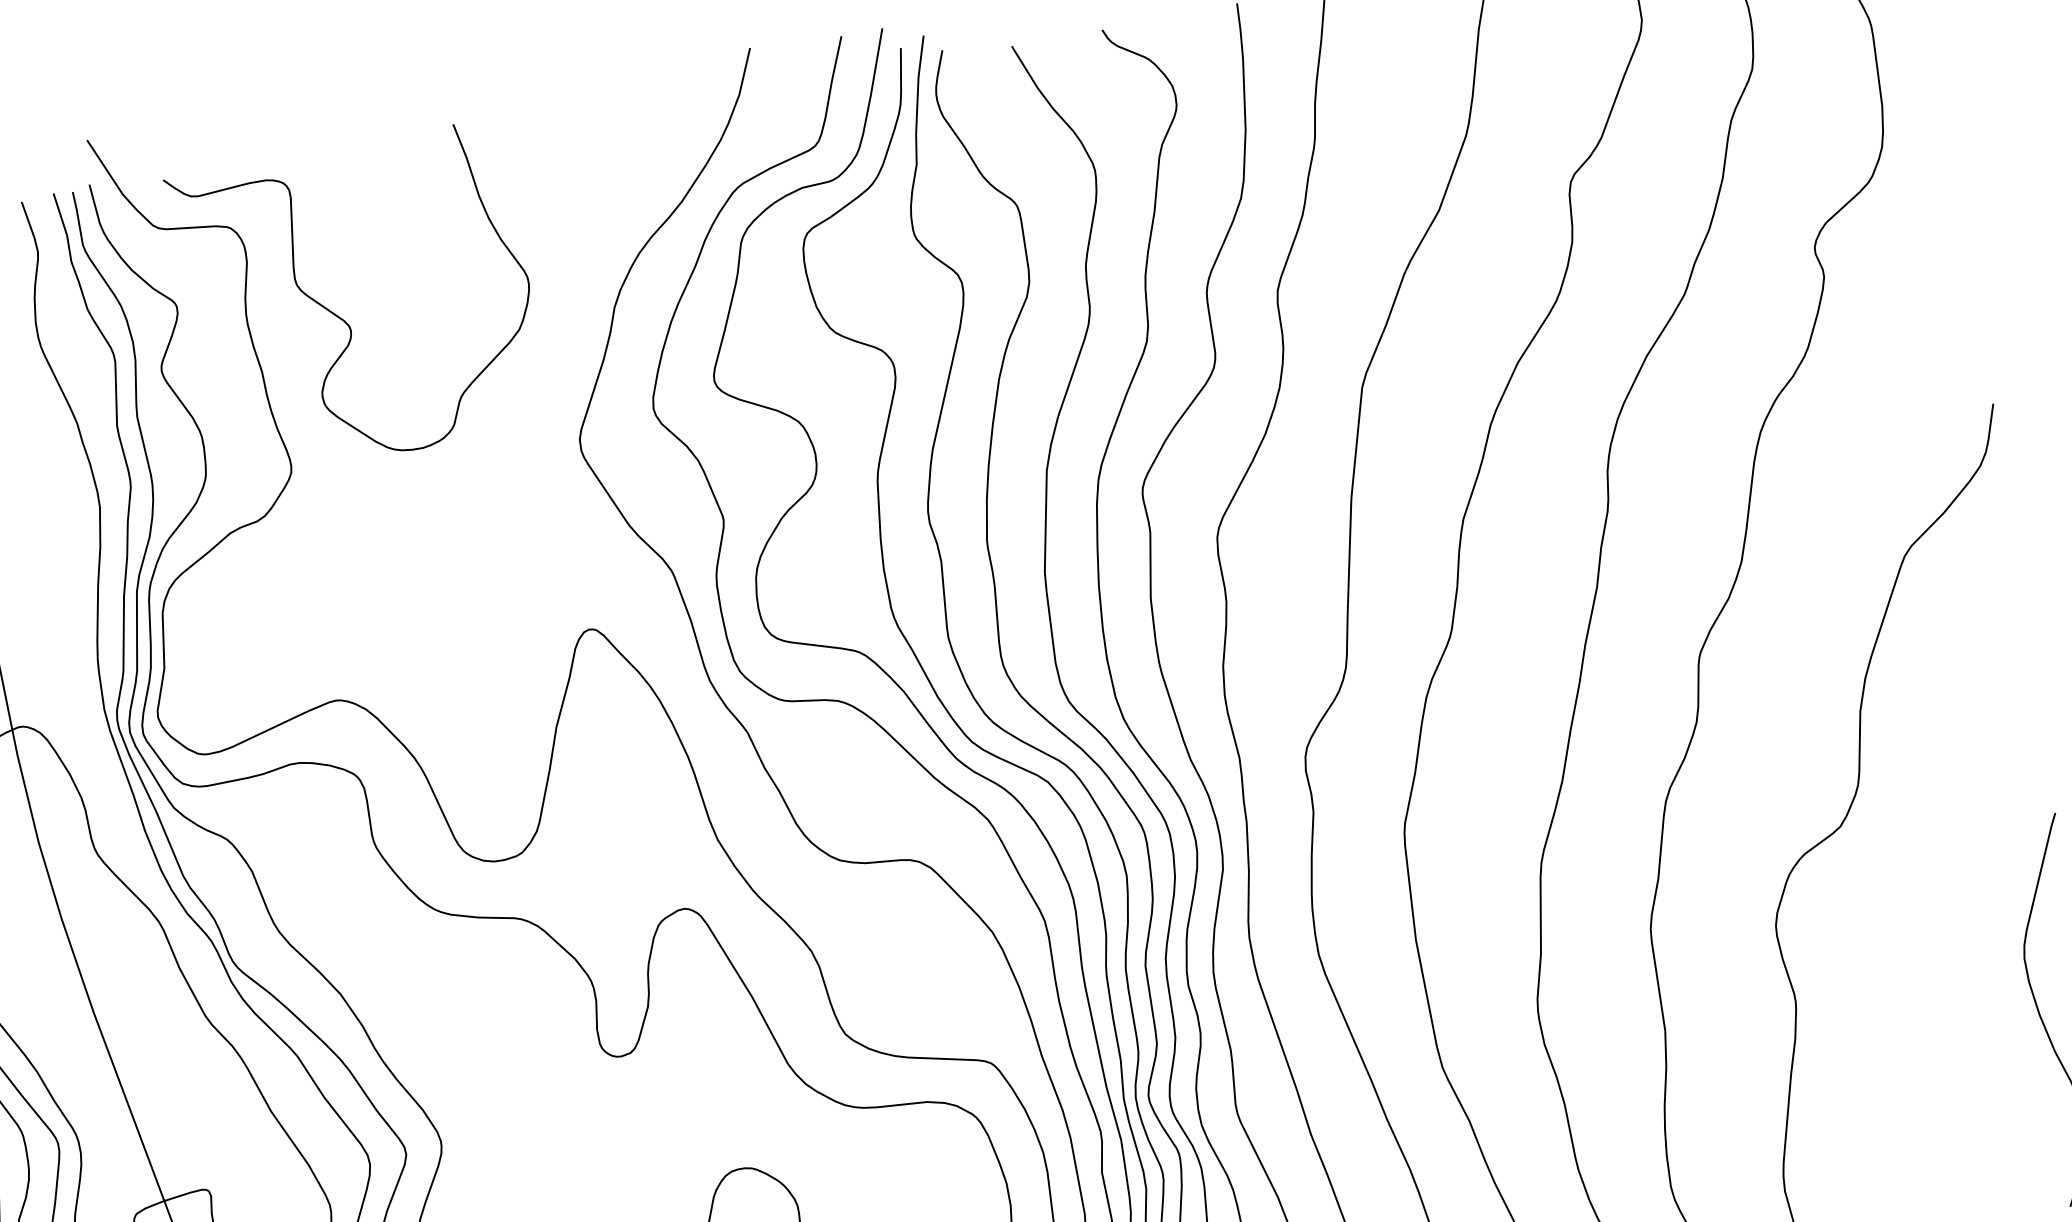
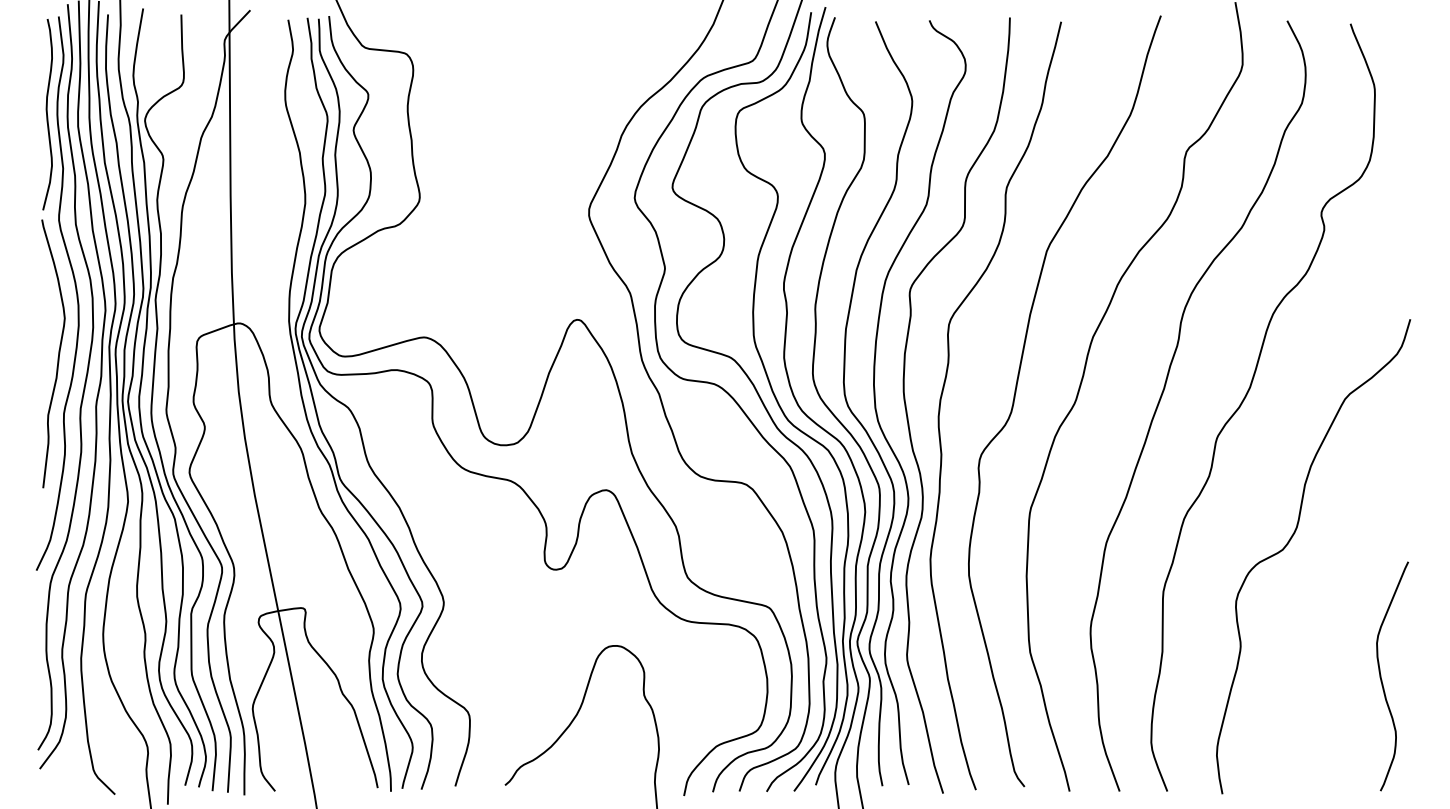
curve: (342, 317) -> (463, 116), removed

